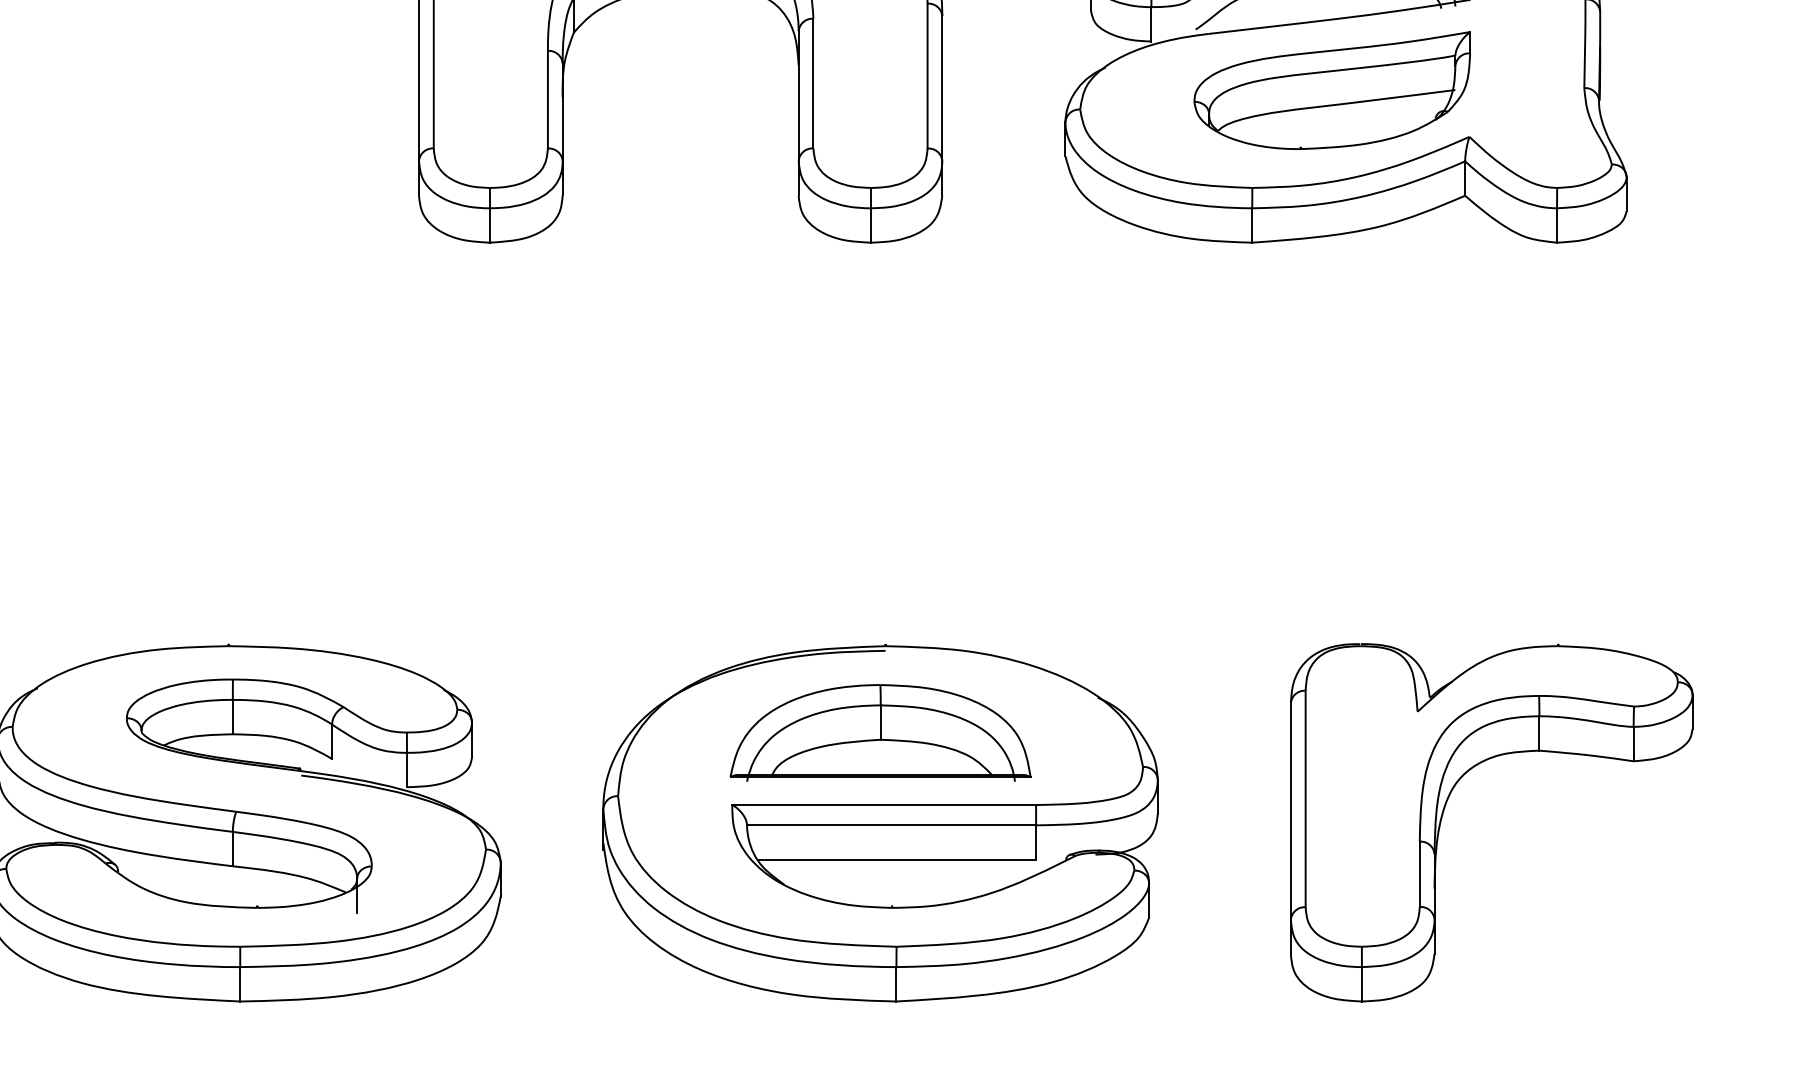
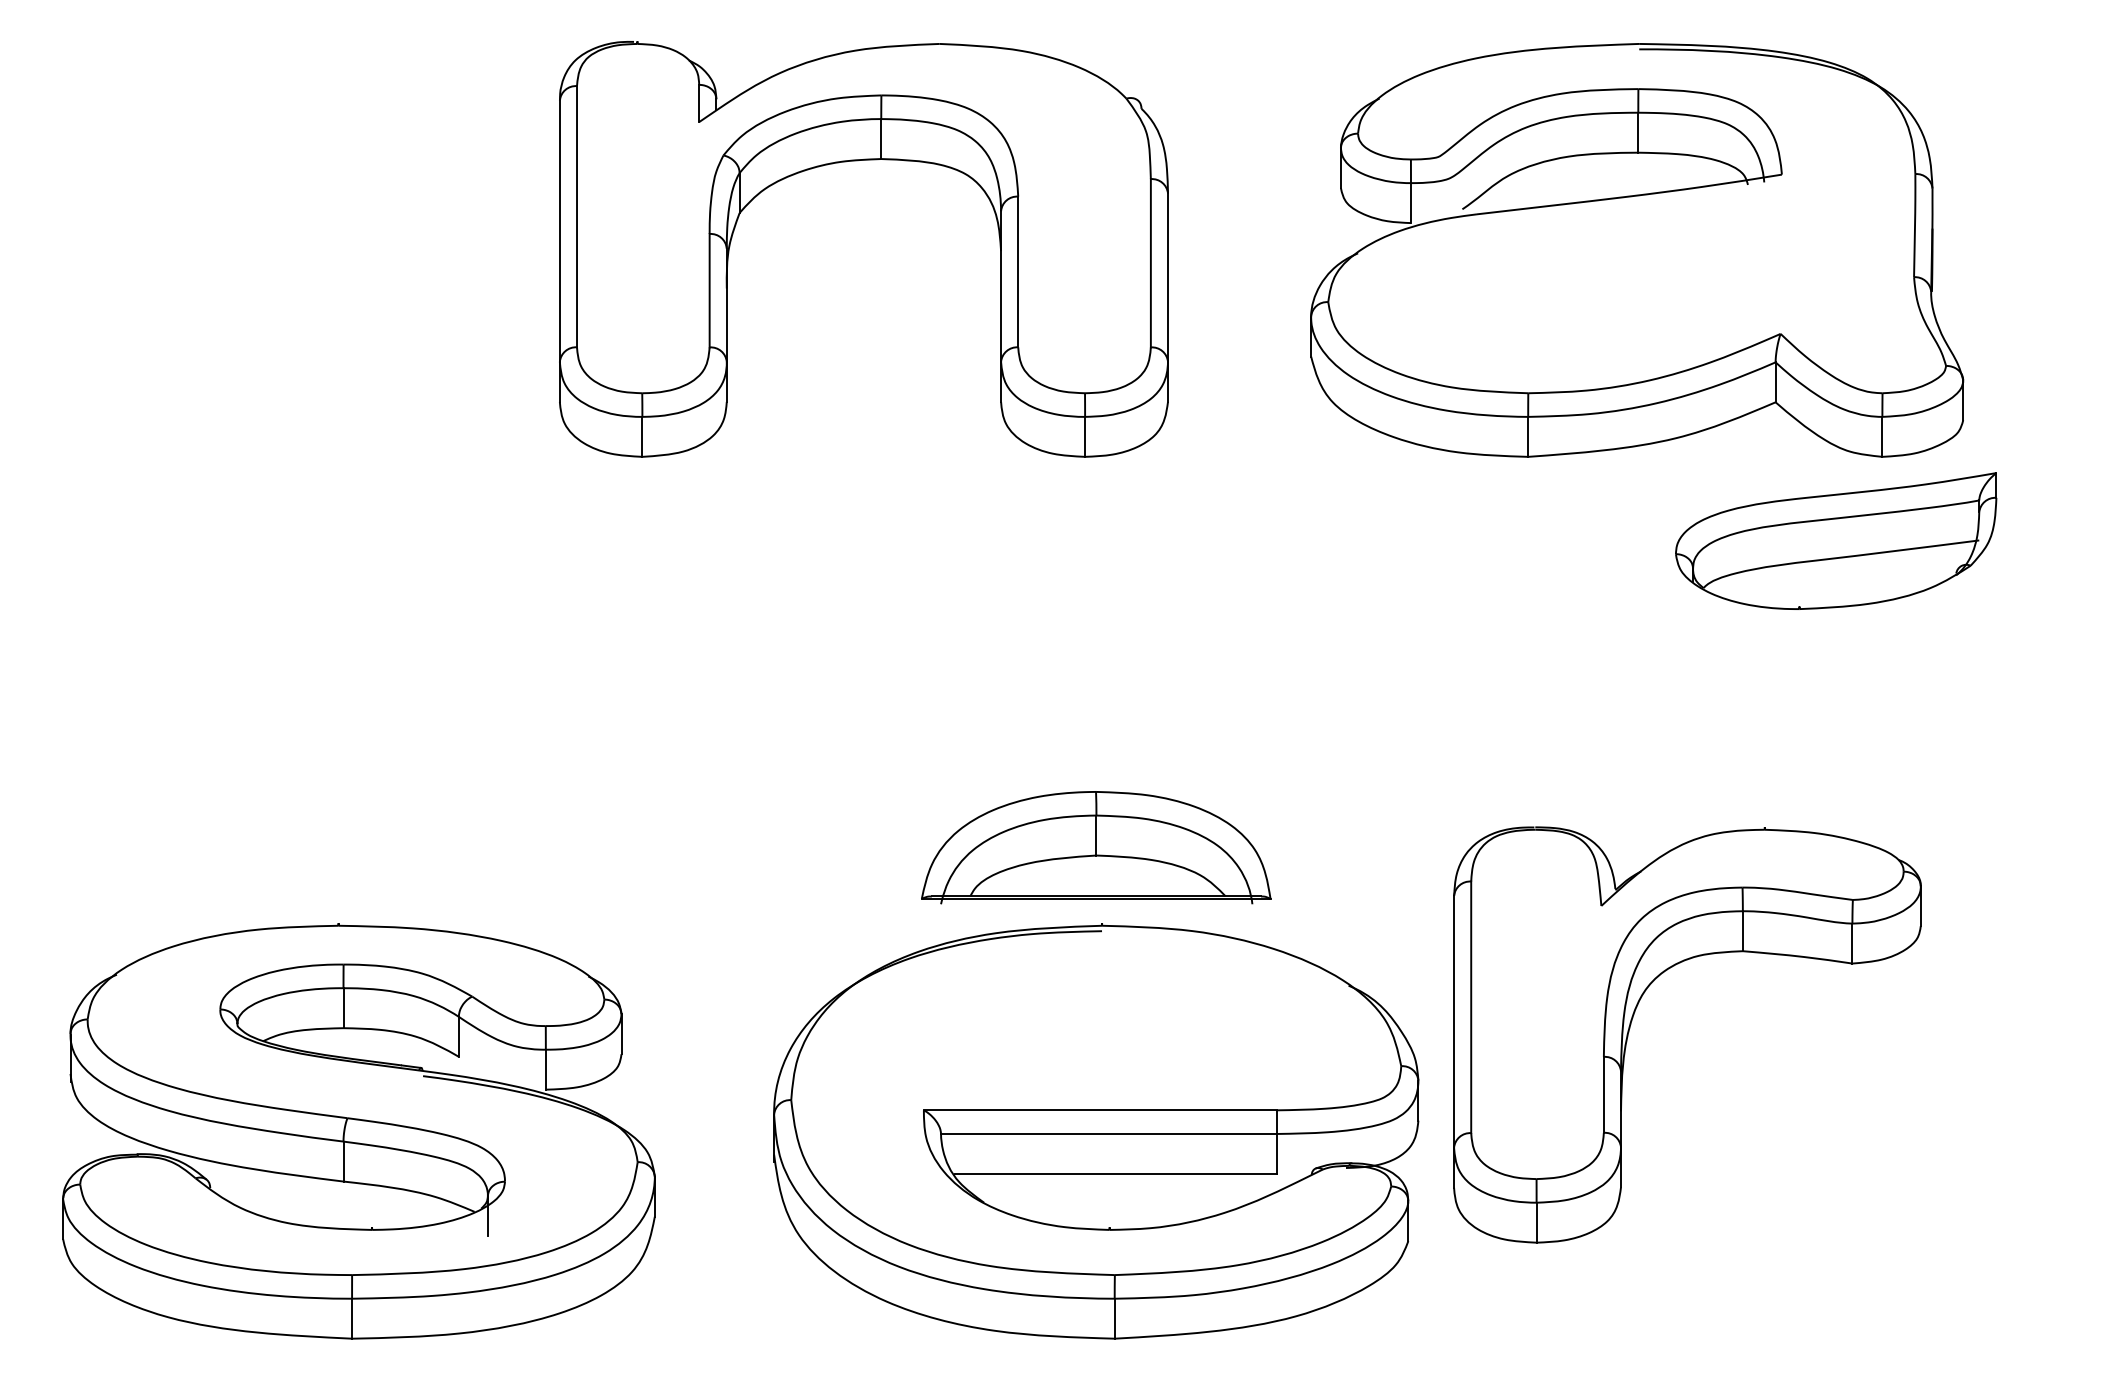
part: (1332, 90) -> (1836, 540), moved
part: (880, 732) -> (1096, 847), moved
part: (1446, 806) -> (1634, 1015), moved

